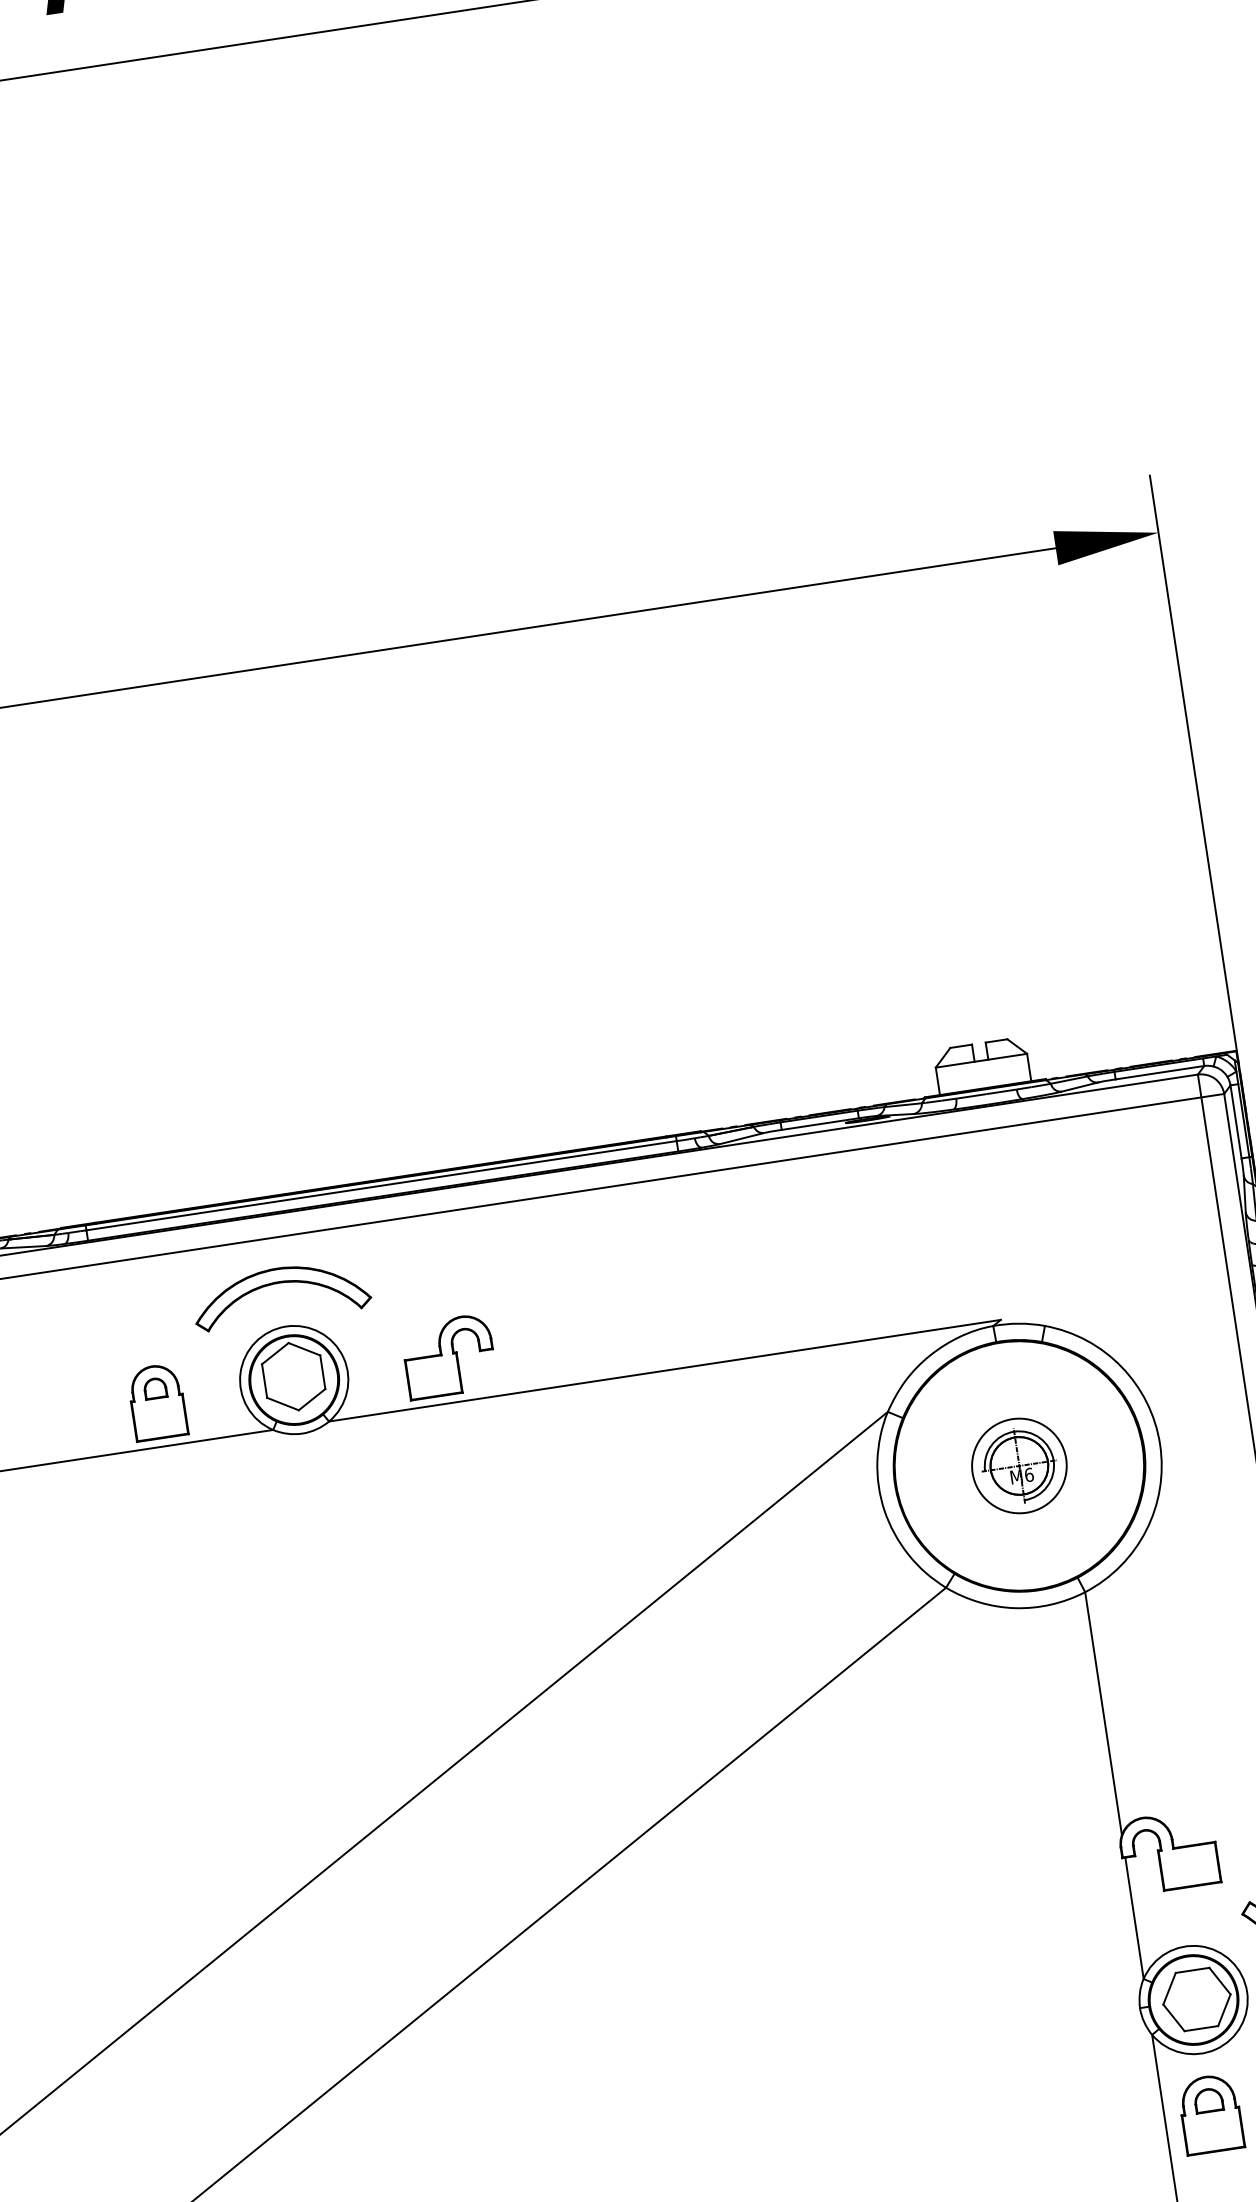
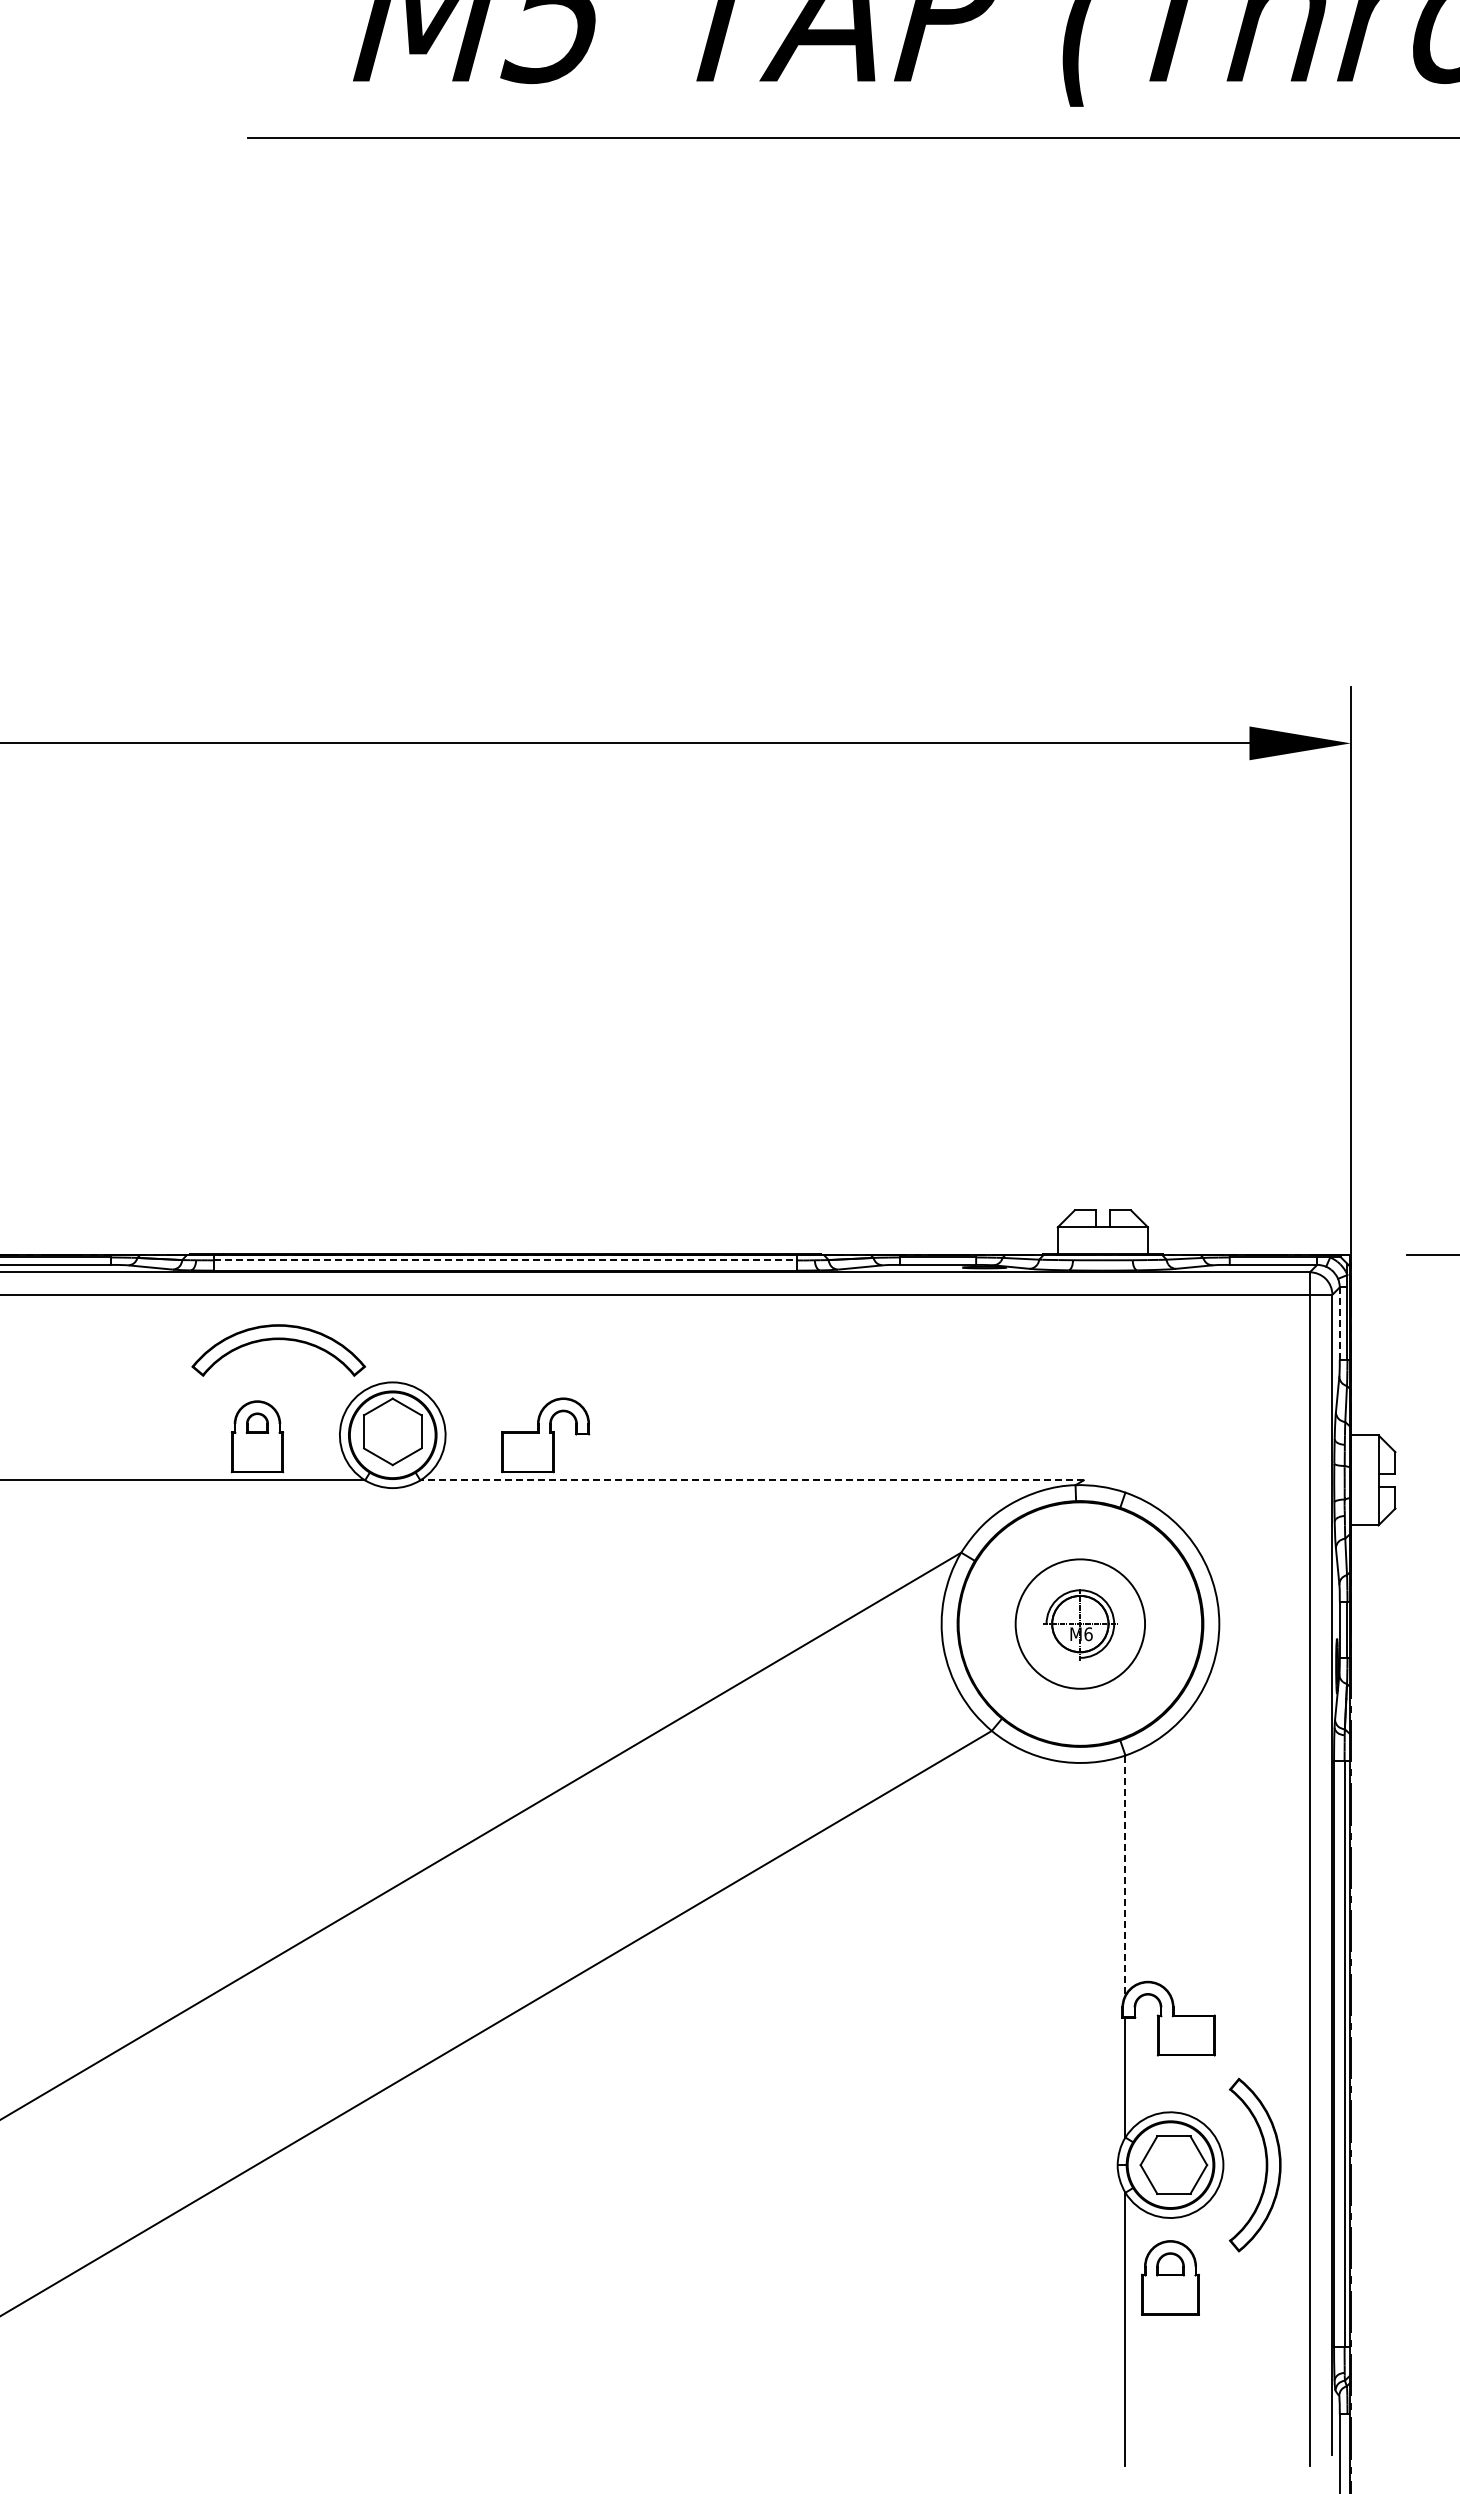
line: (1235, 1121) -> (1339, 1323), solid -> dashed
line: (381, 1185) -> (505, 1260), solid -> dashed
part: (276, 1284) -> (275, 1340), moved
line: (665, 1370) -> (752, 1480), solid -> dashed
circle: (1019, 1465) -> (1080, 1623), size x1.4
line: (1103, 1713) -> (1125, 1875), solid -> dashed

